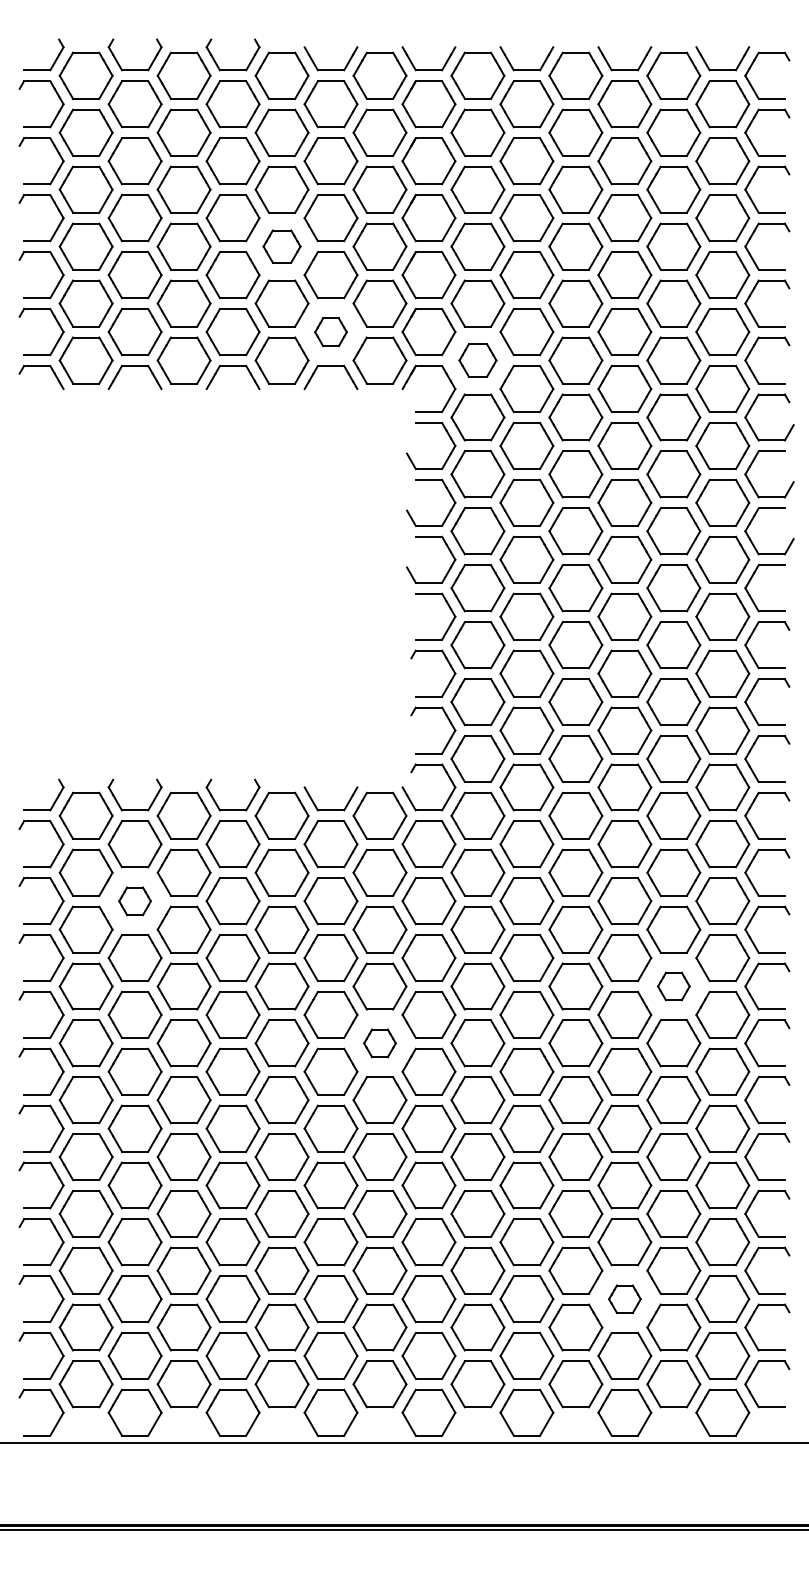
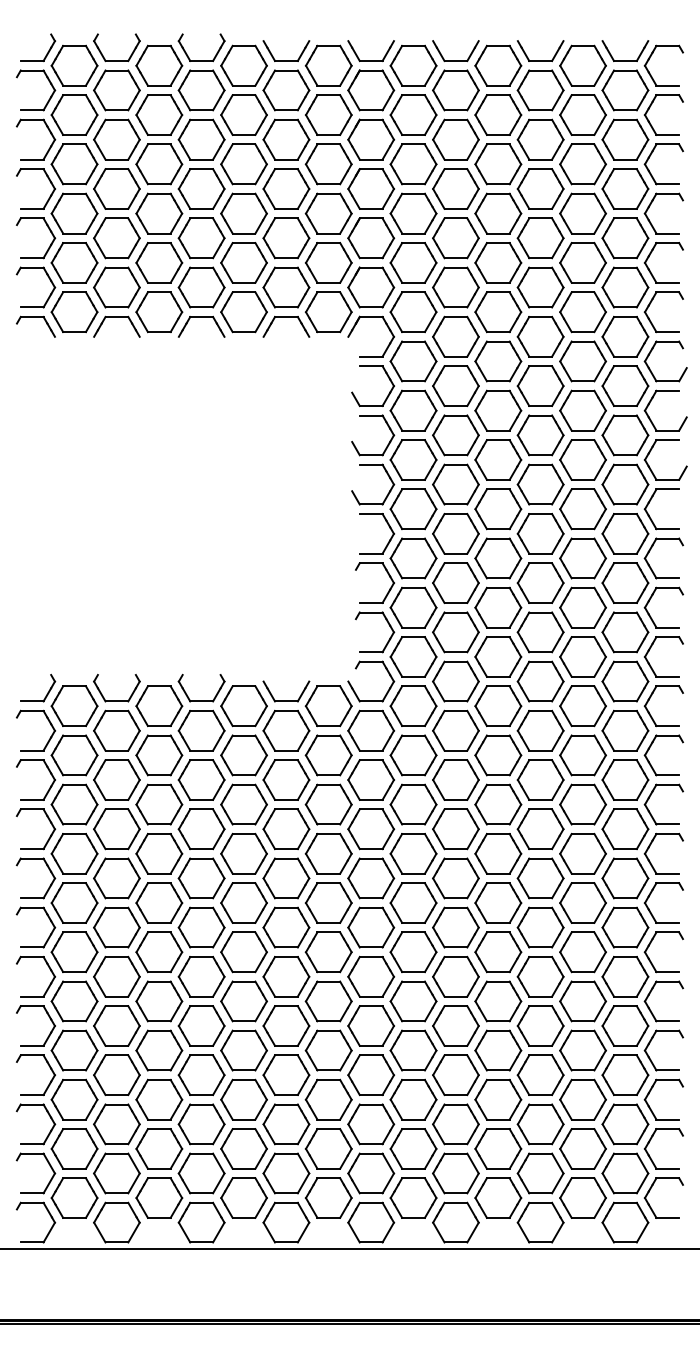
part: (281, 246) -> (243, 213), size x1.43
part: (330, 332) -> (285, 287), size x1.67
part: (477, 360) -> (413, 312), size x1.43
part: (134, 901) -> (116, 780), size x1.67
part: (673, 986) -> (582, 853), size x1.67
part: (379, 1043) -> (328, 903), size x1.67
part: (624, 1299) -> (540, 1124), size x1.67

